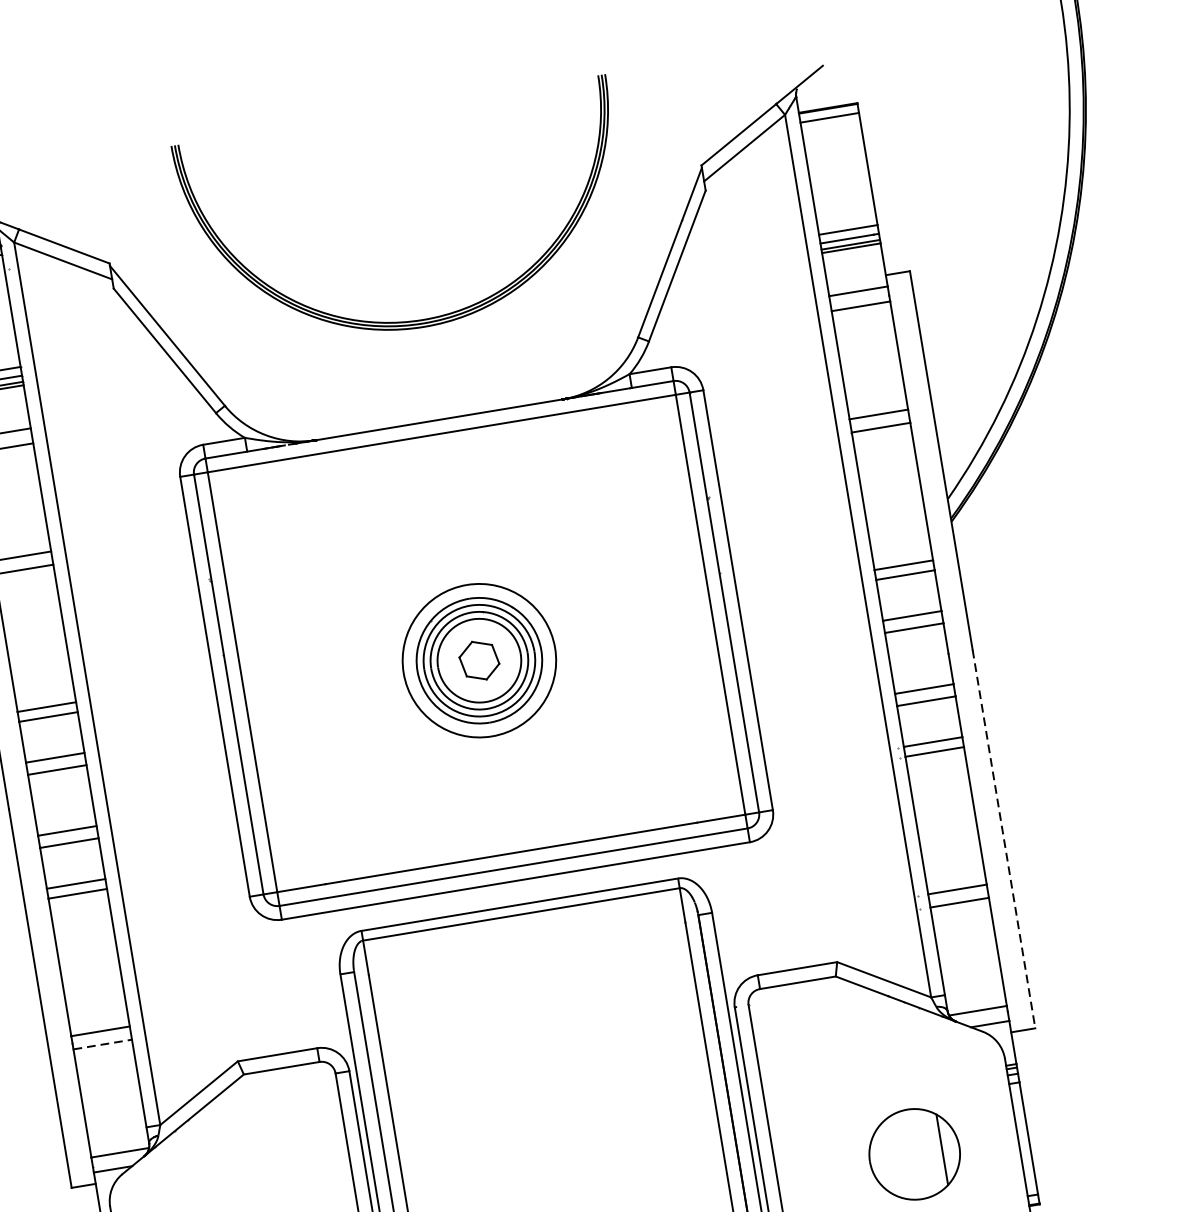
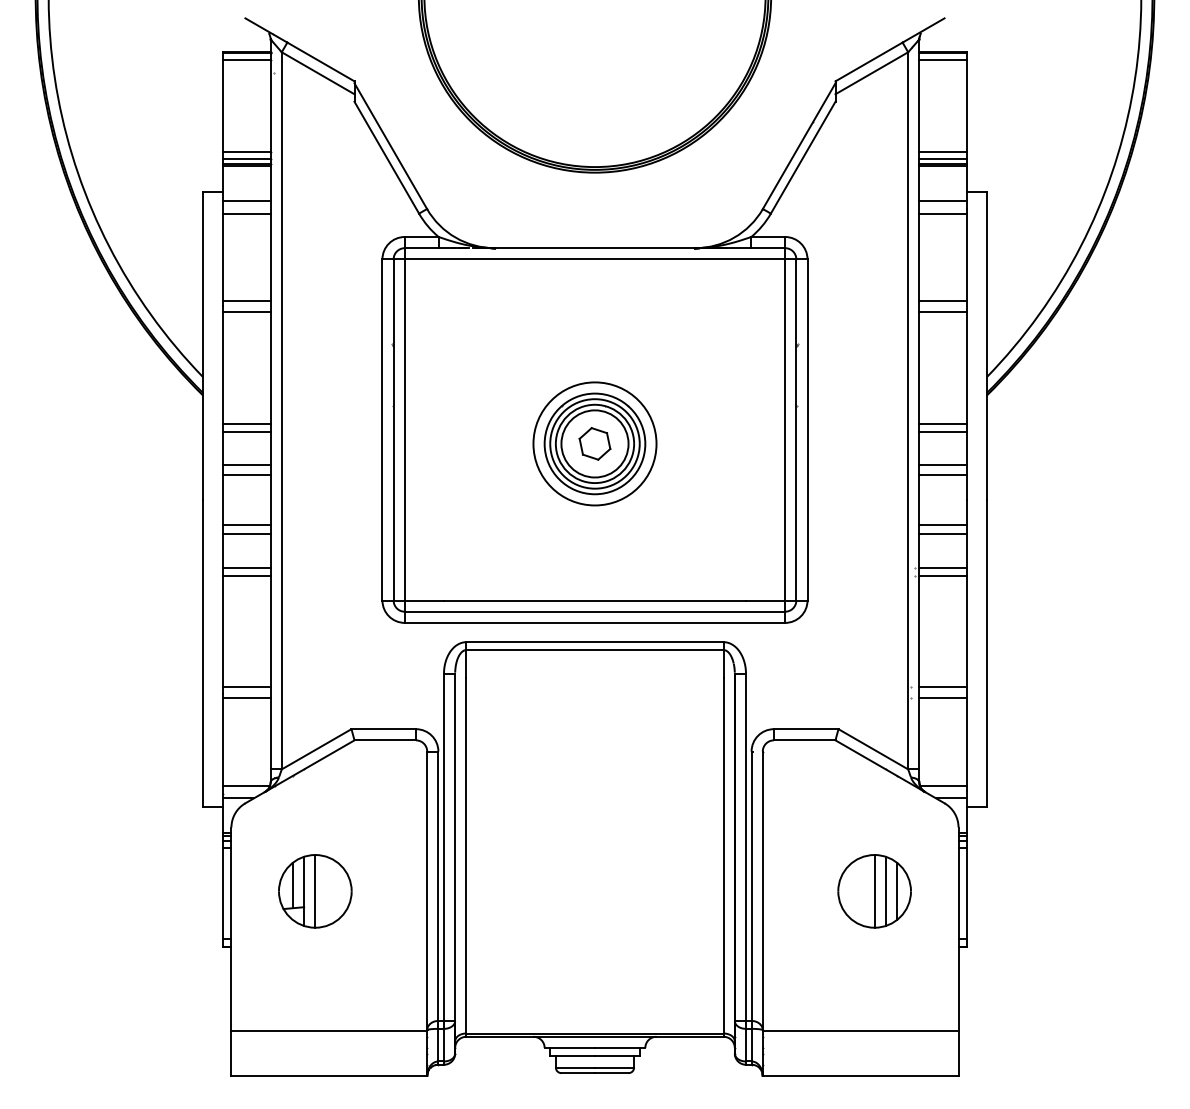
line: (1003, 838) -> (986, 653), dashed -> solid
line: (102, 1044) -> (246, 698), dashed -> solid
line: (927, 1151) -> (885, 890), added
line: (914, 1154) -> (874, 891), added

